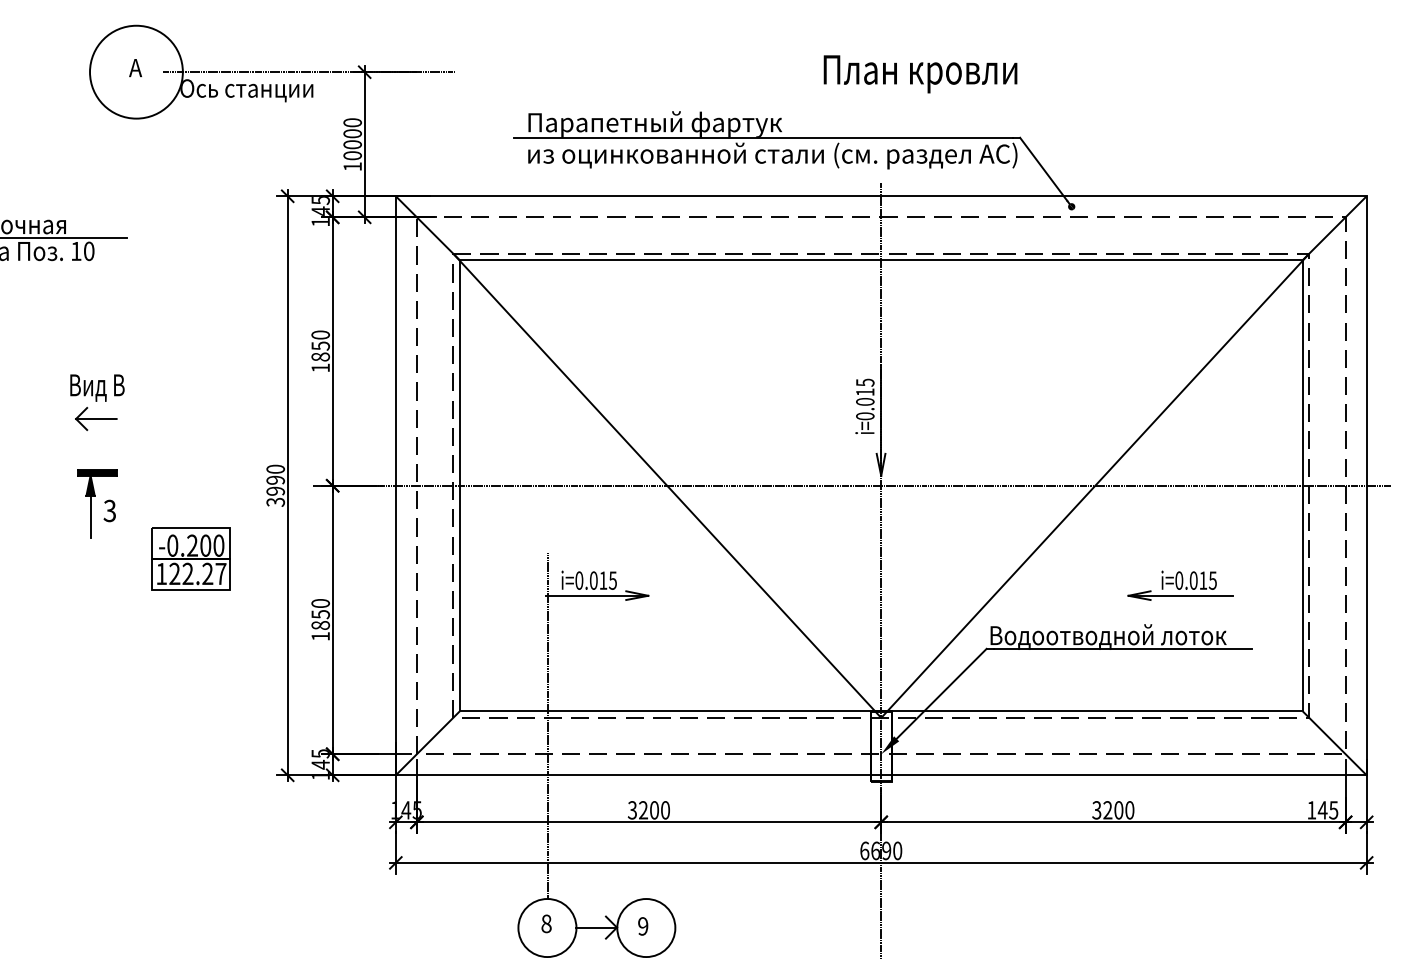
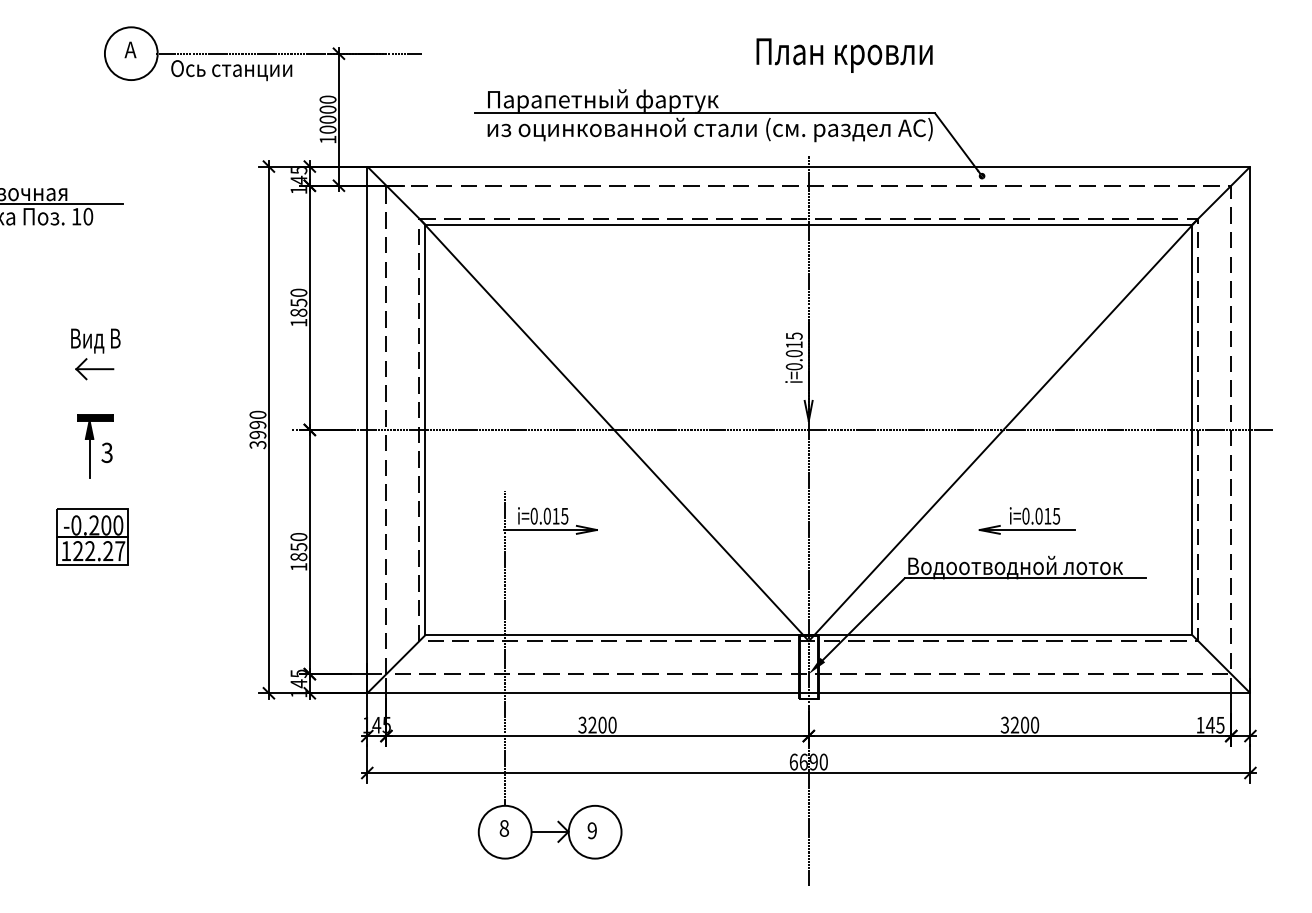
circle: (135, 71) -> (130, 53), size x0.62
part: (190, 557) -> (92, 536), moved
part: (1179, 585) -> (1026, 520), moved

